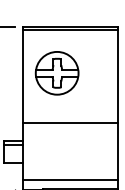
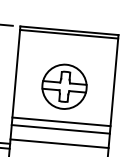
part: (56, 73) -> (63, 86), moved
line: (69, 115) -> (60, 122), added
line: (69, 136) -> (58, 143), added

